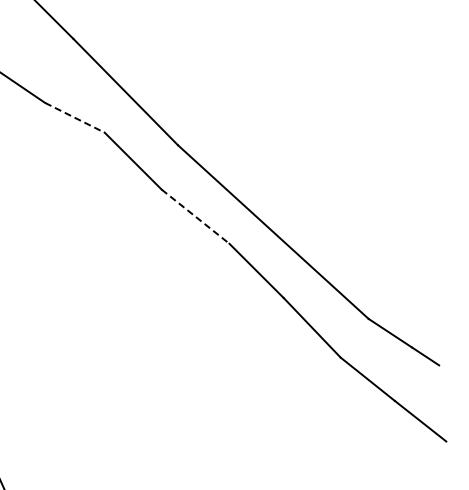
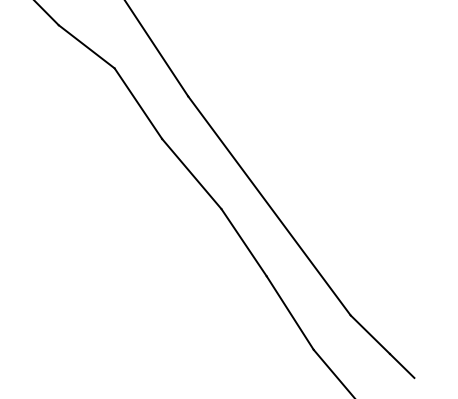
line: (75, 118) -> (87, 47), dashed -> solid
line: (195, 216) -> (191, 173), dashed -> solid

